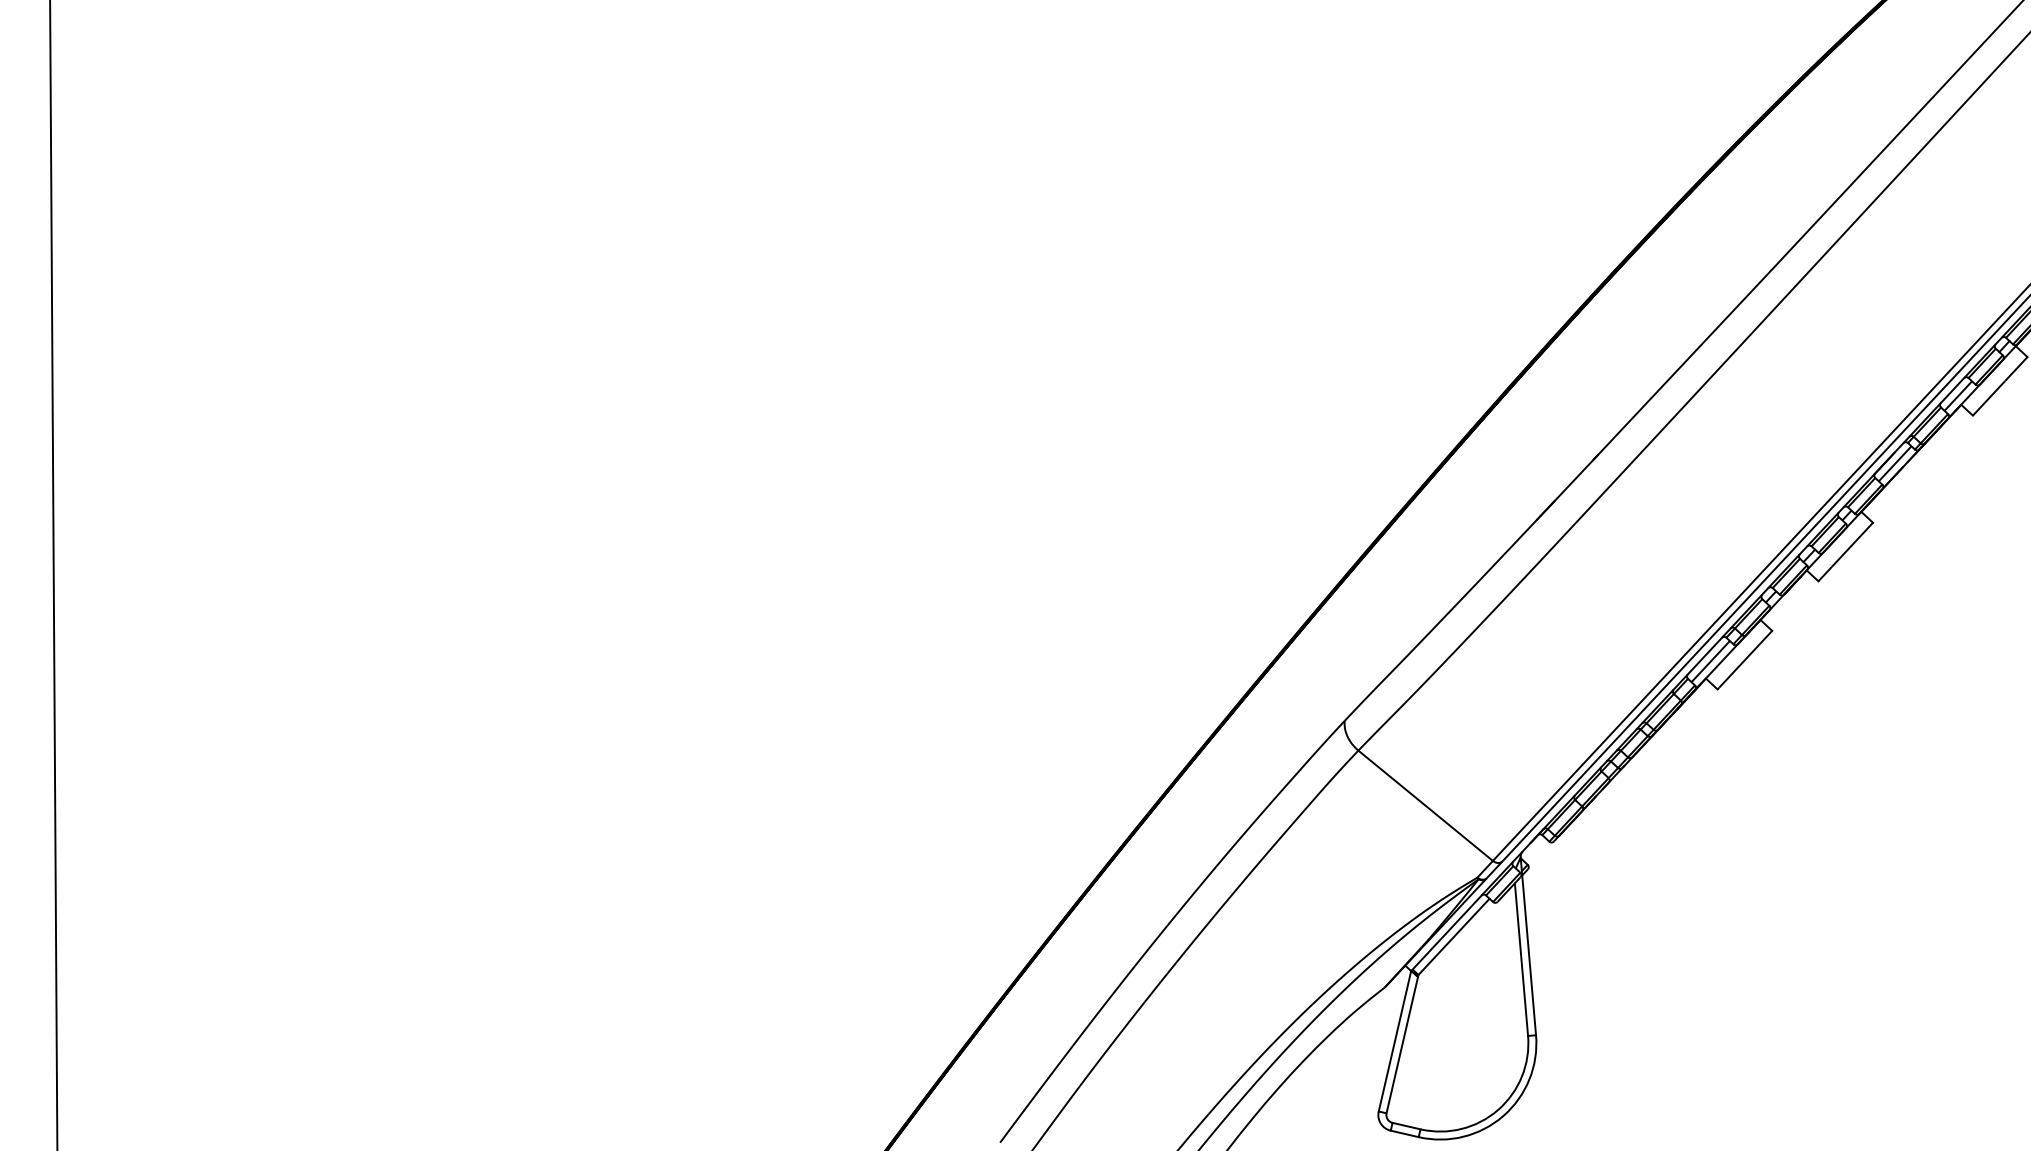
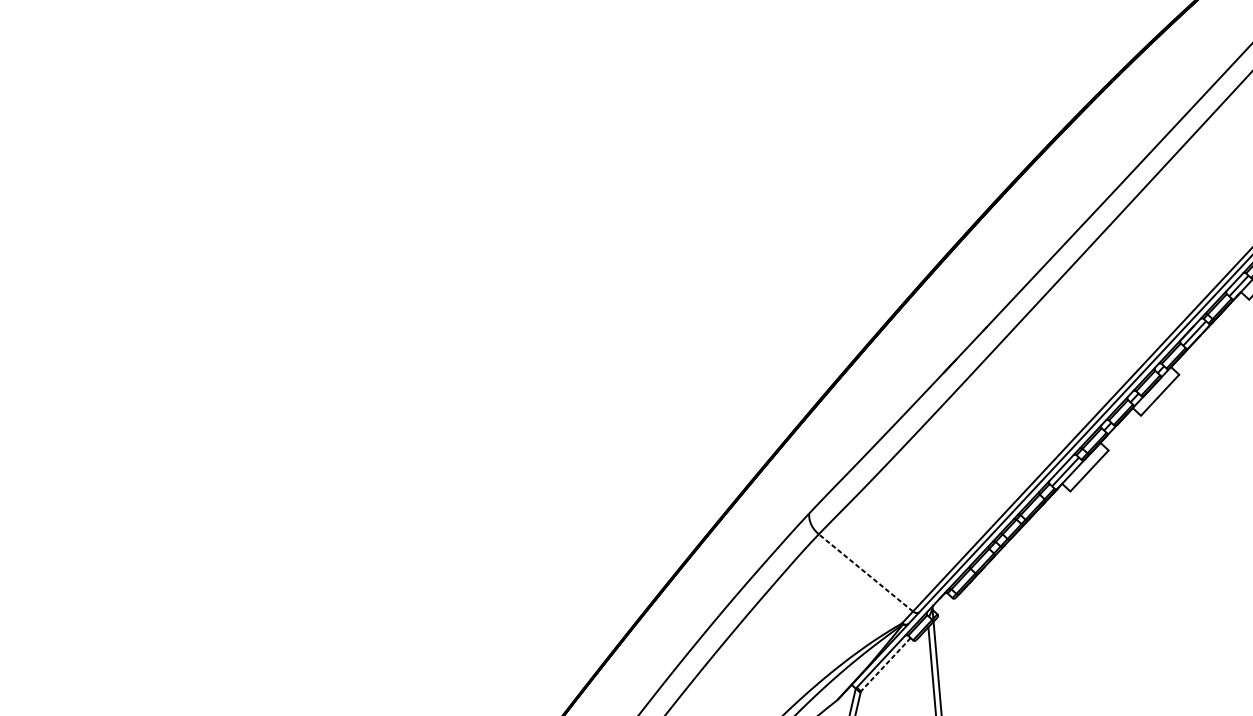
line: (1425, 805) -> (865, 572), solid -> dashed
line: (1453, 937) -> (885, 665), solid -> dashed

